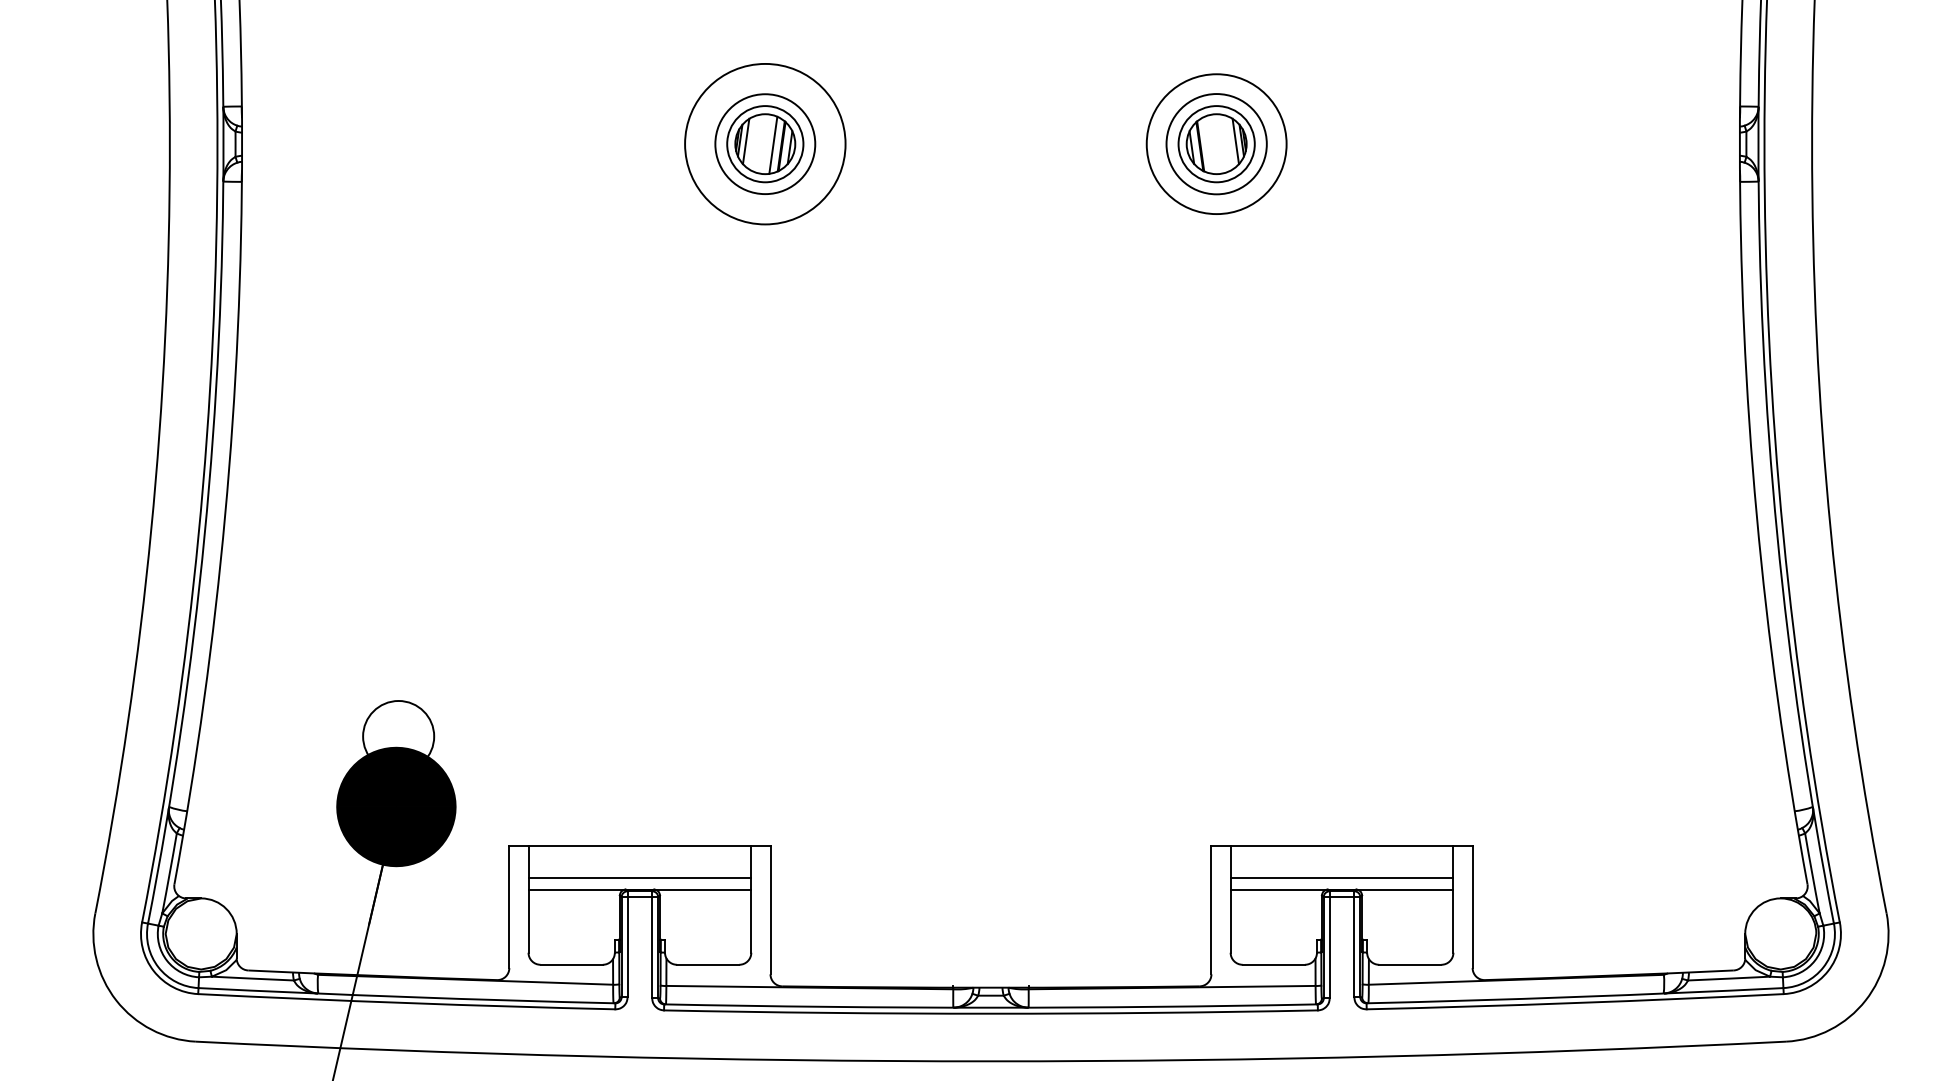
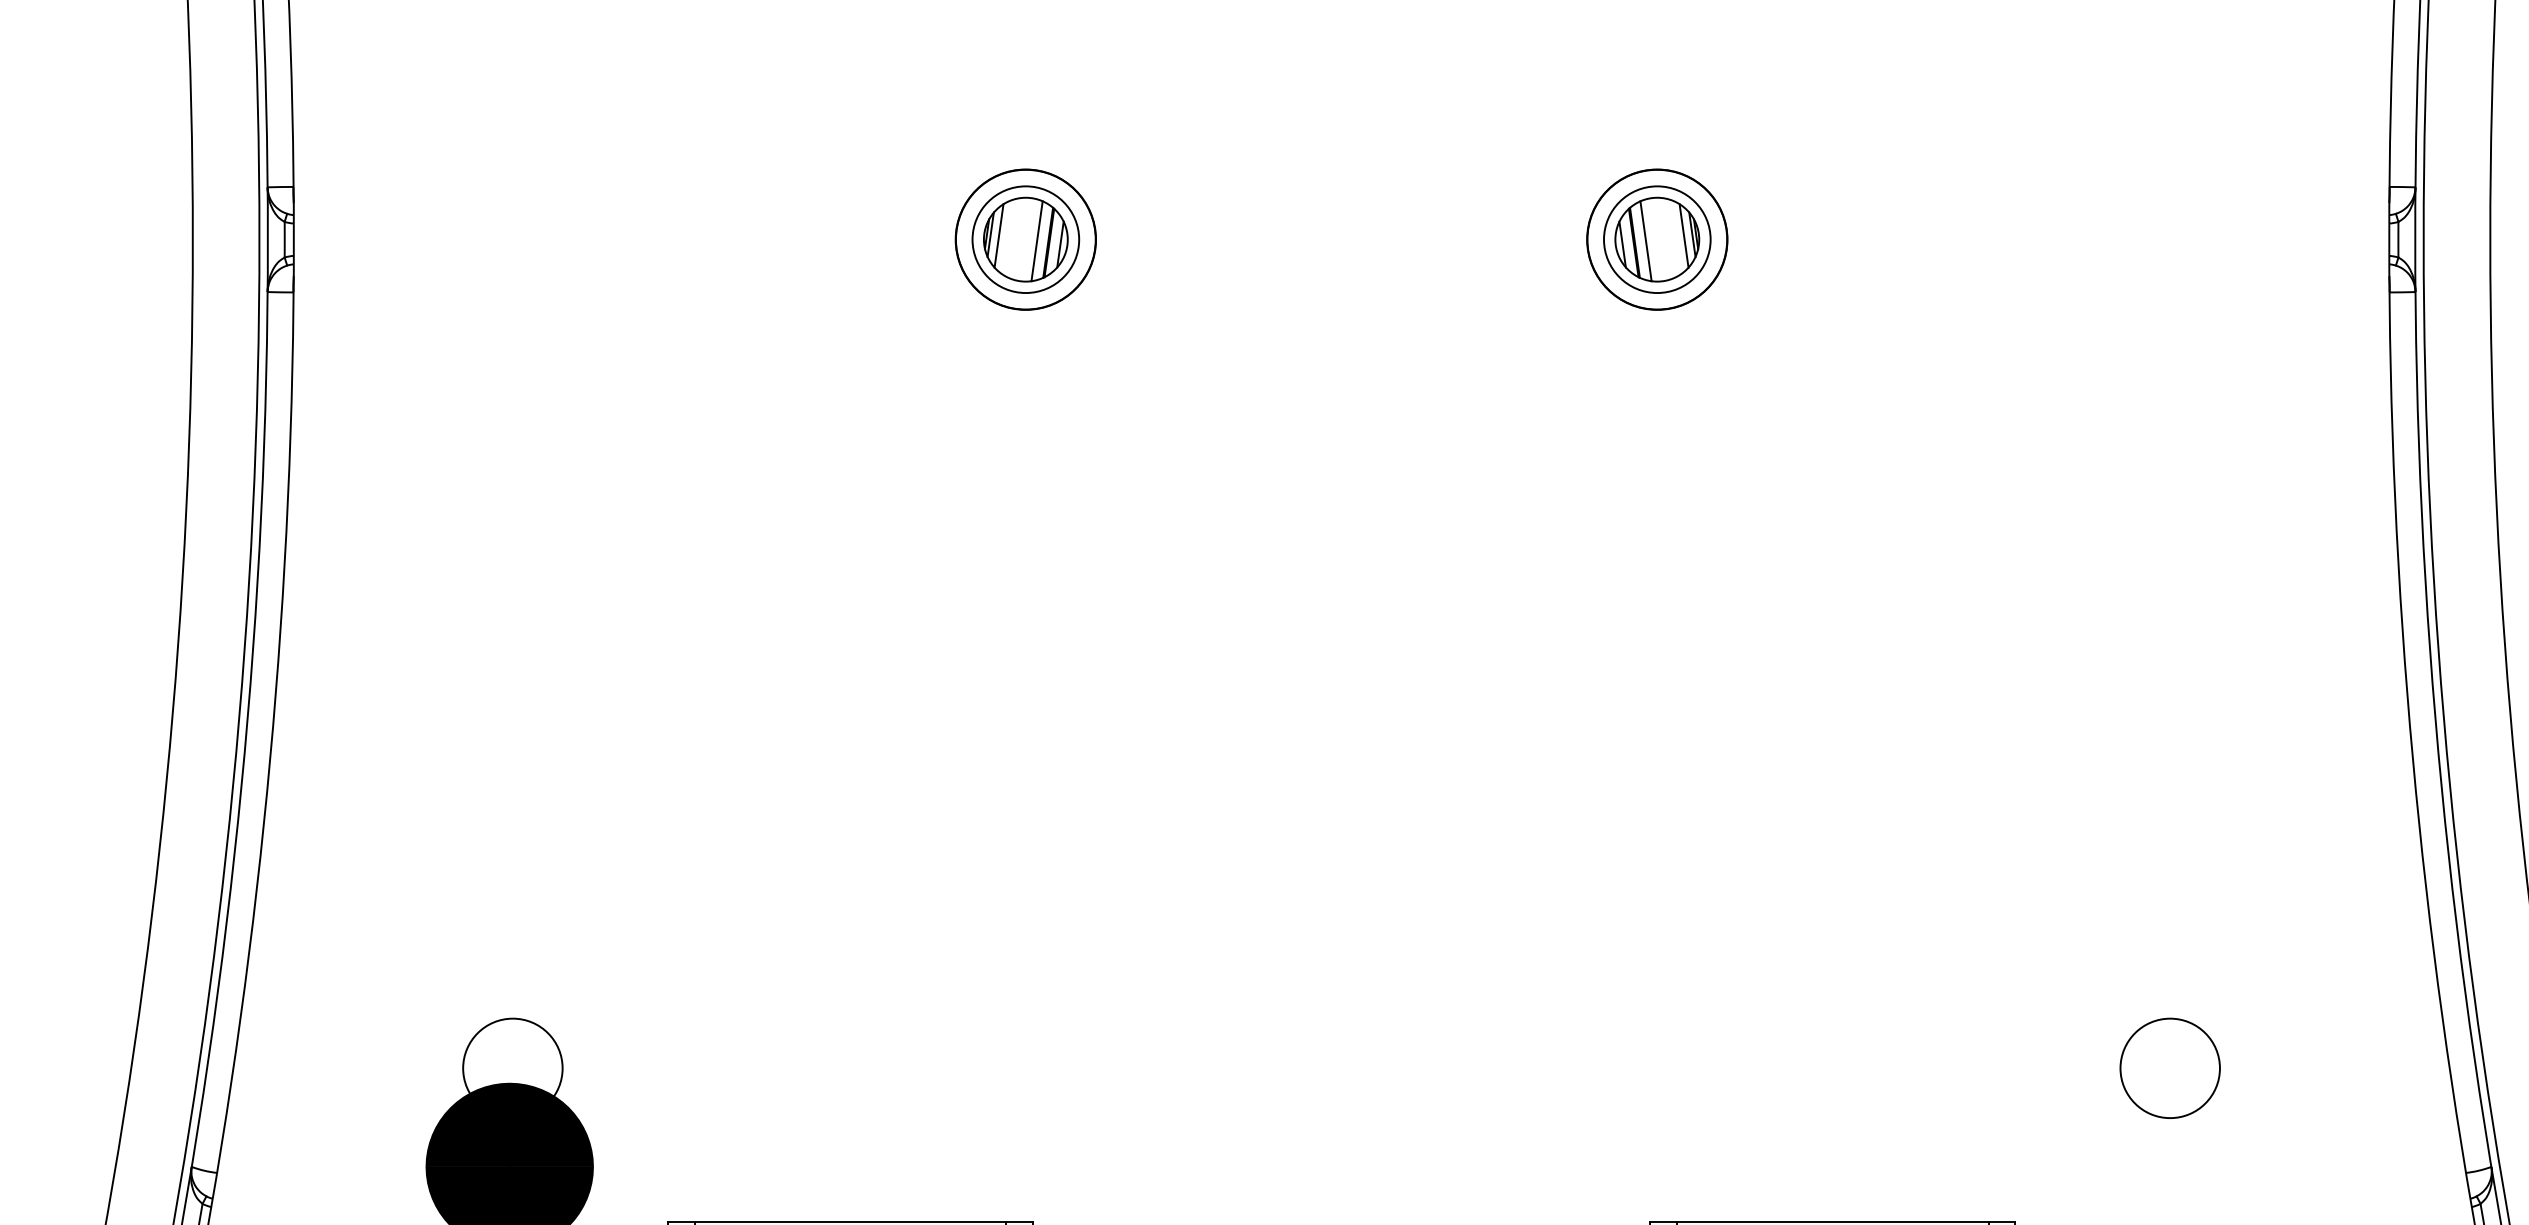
circle: (765, 144) -> (1026, 240), size x0.62
line: (1208, 144) -> (1645, 240), added
circle: (1216, 144) -> (1657, 240), size x0.71
circle: (1582, 736) -> (2169, 1068), added

